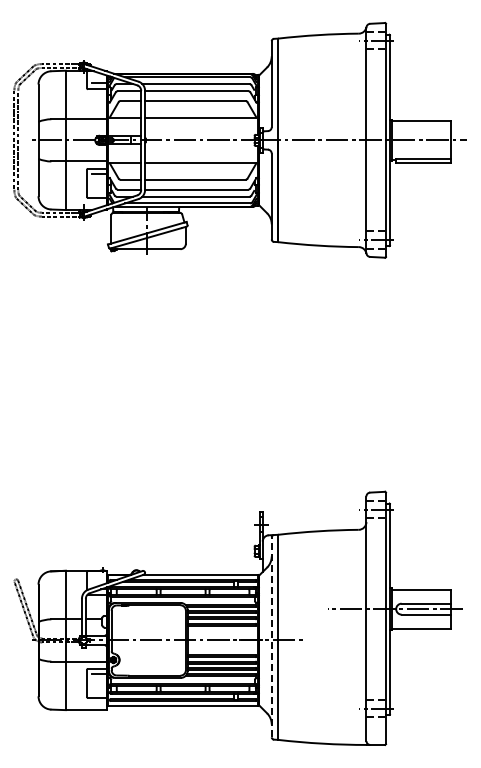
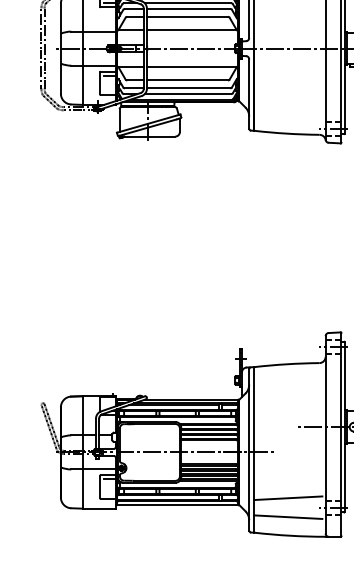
line: (271, 637) -> (249, 450), dashed -> solid
line: (320, 697) -> (288, 498), added
line: (320, 720) -> (288, 517), added

